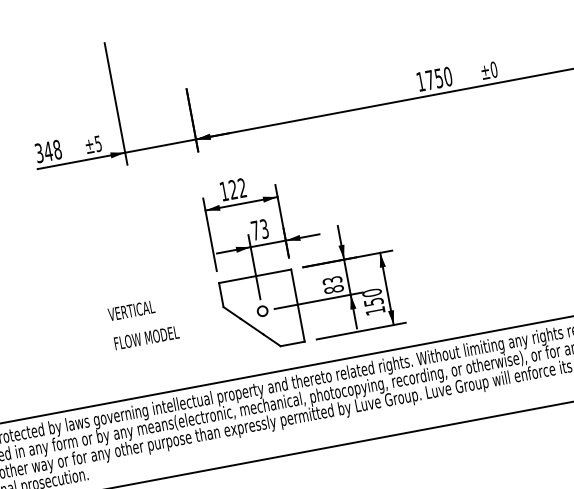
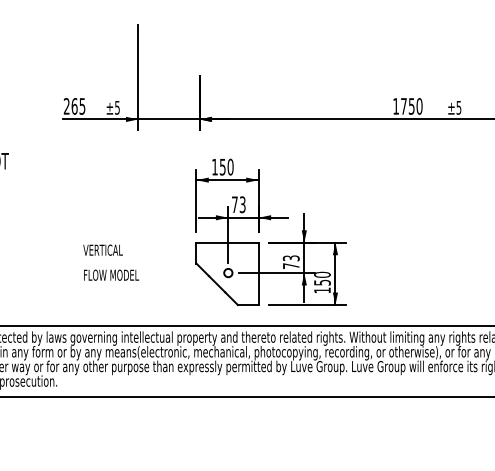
text: (493, 69) -> (458, 107), ±0 -> ±5
text: (48, 151) -> (74, 106), 348 -> 265
text: (237, 188) -> (226, 166), 122 -> 150
text: (333, 290) -> (290, 266), 83 -> 73
text: (143, 323) -> (111, 262), moved

